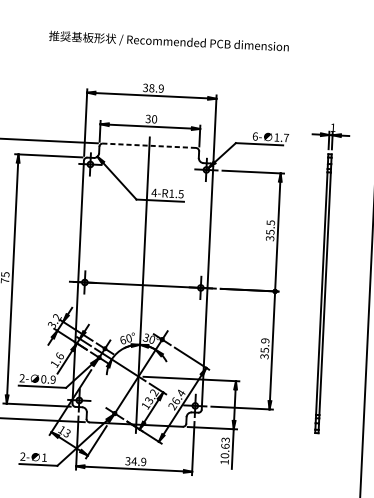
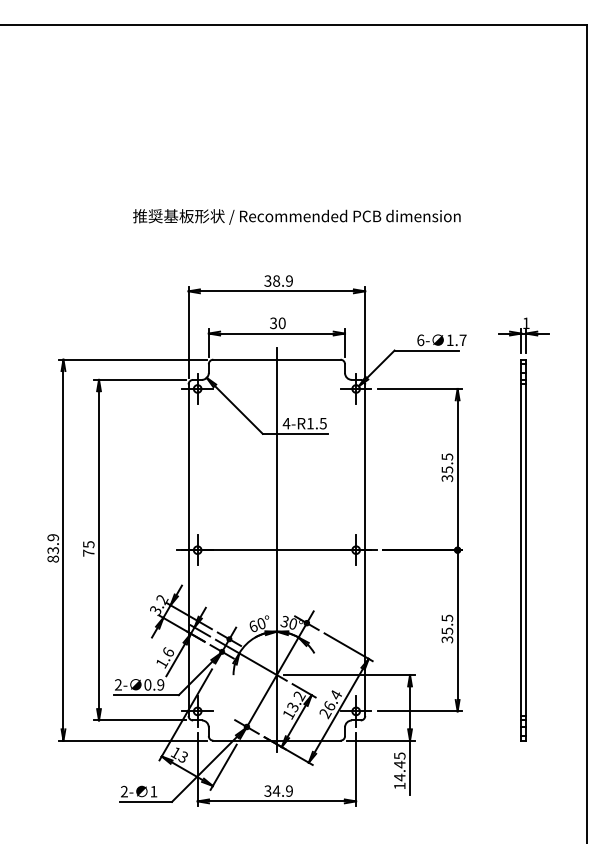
line: (149, 145) -> (276, 359), dashed -> solid
text: (265, 340) -> (447, 617), 35.9 -> 35.5
text: (225, 447) -> (399, 766), 10.63 -> 14.45

